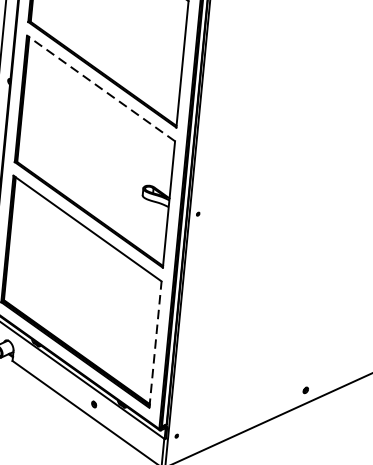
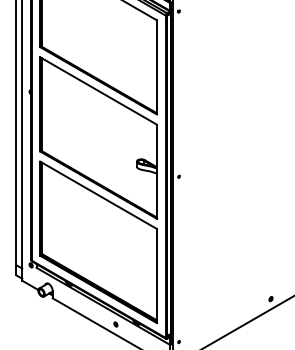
line: (101, 87) -> (98, 90), dashed -> solid
line: (155, 343) -> (156, 275), dashed -> solid

